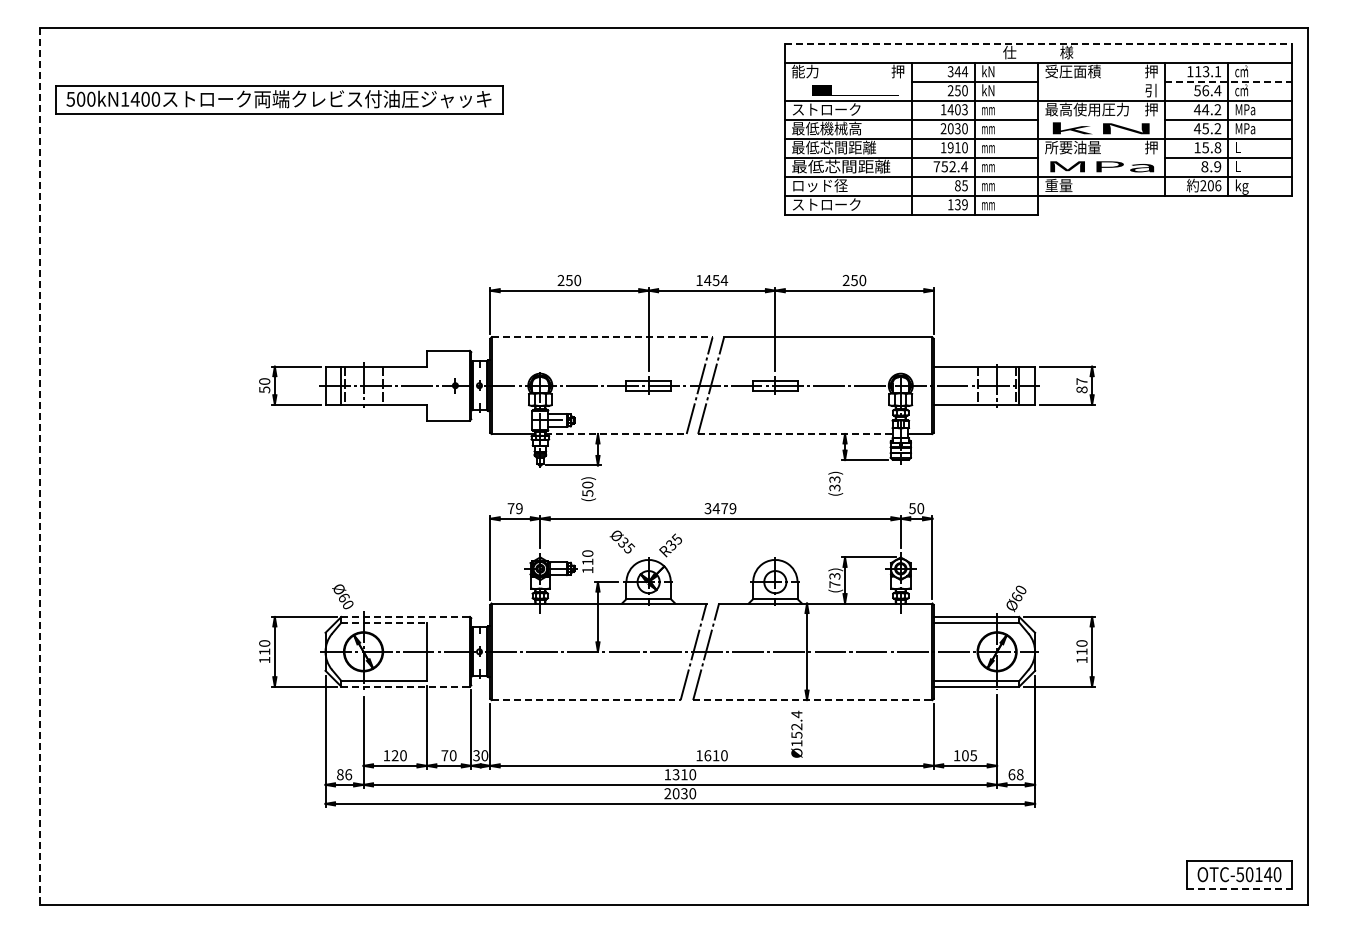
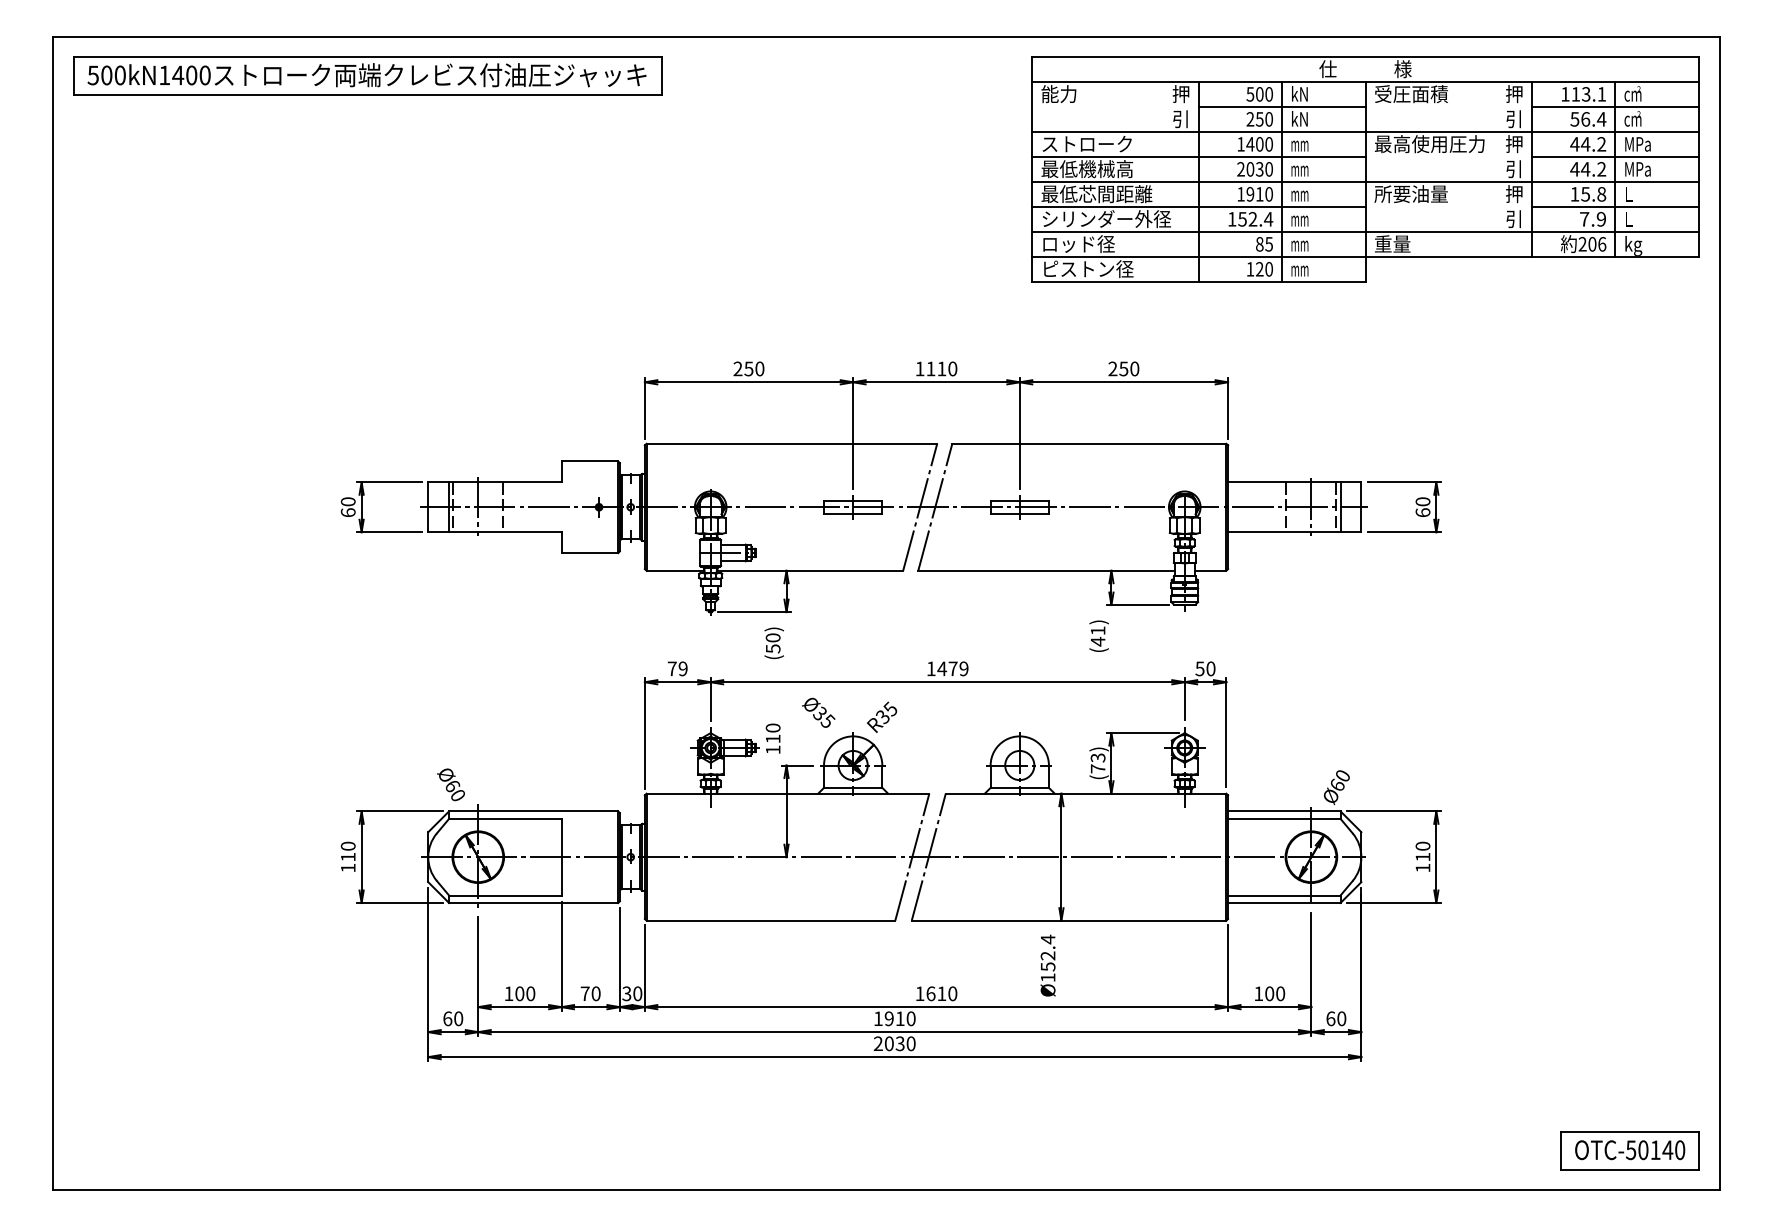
line: (1038, 43) -> (1365, 57), dashed -> solid
text: (958, 71) -> (1260, 94), 344 -> 500
line: (1228, 81) -> (1615, 107), dashed -> solid
text: (857, 90) -> (1127, 119), L -> 引
part: (279, 99) -> (367, 75), moved
text: (964, 109) -> (1268, 144), 1403 -> 1400
text: (1104, 128) -> (1452, 169), kN -> 引
text: (1205, 128) -> (1585, 169), 45.2 -> 44.2
text: (841, 166) -> (1106, 219), 最低芯間距離 -> シリンダー外径
text: (936, 166) -> (1231, 219), 752.4 -> 152.4
text: (1103, 166) -> (1451, 219), MPa -> 引
text: (1204, 166) -> (1584, 219), 8.9 -> 7.9
text: (826, 204) -> (1087, 268), ストローク -> ピストン径
text: (961, 204) -> (1264, 268), 139 -> 120
text: (716, 280) -> (942, 368), 1454 -> 1110
line: (602, 337) -> (792, 443), dashed -> solid
text: (1081, 385) -> (1422, 506), 87 -> 60
text: (264, 389) -> (348, 512), 50 -> 60
line: (616, 433) -> (810, 570), dashed -> solid
line: (795, 433) -> (1046, 570), dashed -> solid
line: (40, 466) -> (53, 613), dashed -> solid
text: (834, 483) -> (1097, 635), (33) -> (41)
text: (707, 508) -> (930, 668), 3479 -> 1479
line: (406, 616) -> (534, 810), dashed -> solid
line: (384, 622) -> (505, 818), dashed -> solid
line: (406, 686) -> (534, 902), dashed -> solid
line: (586, 700) -> (771, 921), dashed -> solid
line: (812, 700) -> (1068, 921), dashed -> solid
text: (394, 755) -> (518, 993), 120 -> 100
text: (973, 755) -> (1280, 993), 105 -> 100
text: (344, 774) -> (453, 1018), 86 -> 60
text: (675, 774) -> (888, 1018), 1310 -> 1910
text: (1019, 775) -> (1340, 1019), 68 -> 60
line: (1239, 889) -> (1630, 1169), dashed -> solid

